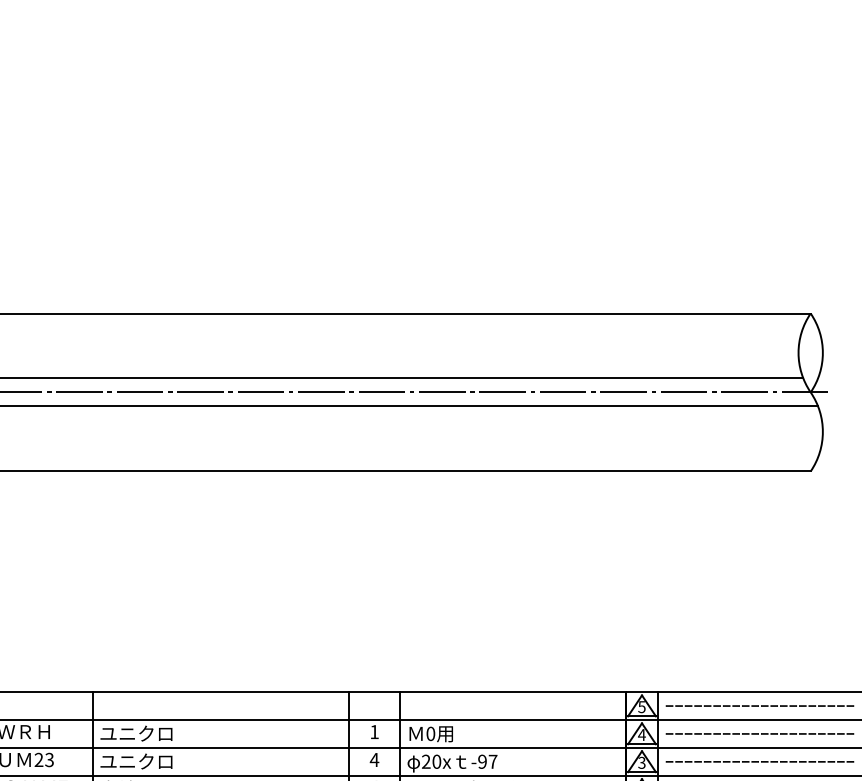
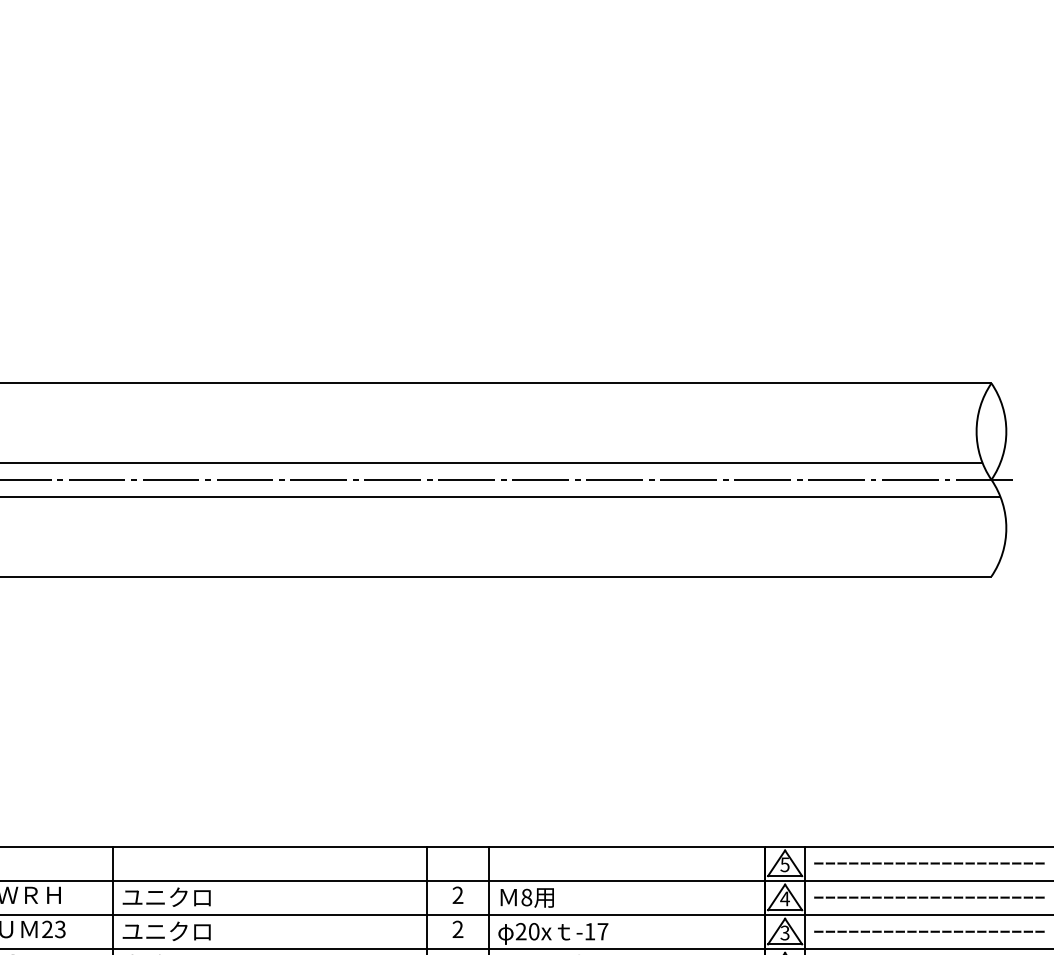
text: (374, 731) -> (457, 894), 1 -> 2
text: (430, 733) -> (526, 897), 0 -> 8
text: (374, 759) -> (457, 928), 4 -> 2
text: (482, 761) -> (589, 931), -97 -> -17

